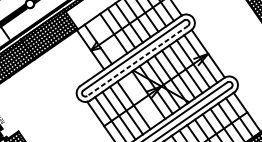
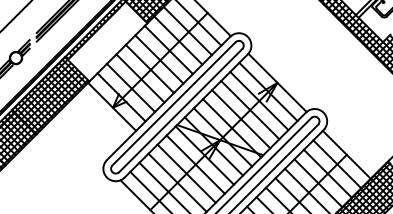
line: (105, 38) -> (130, 87), added
line: (137, 60) -> (180, 110), dashed -> solid
line: (141, 100) -> (195, 164), added

